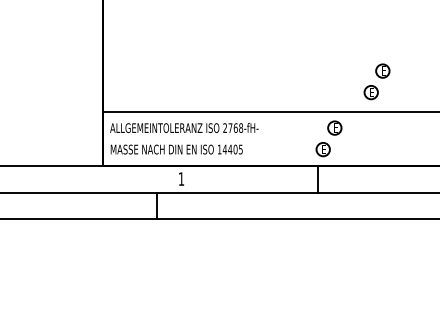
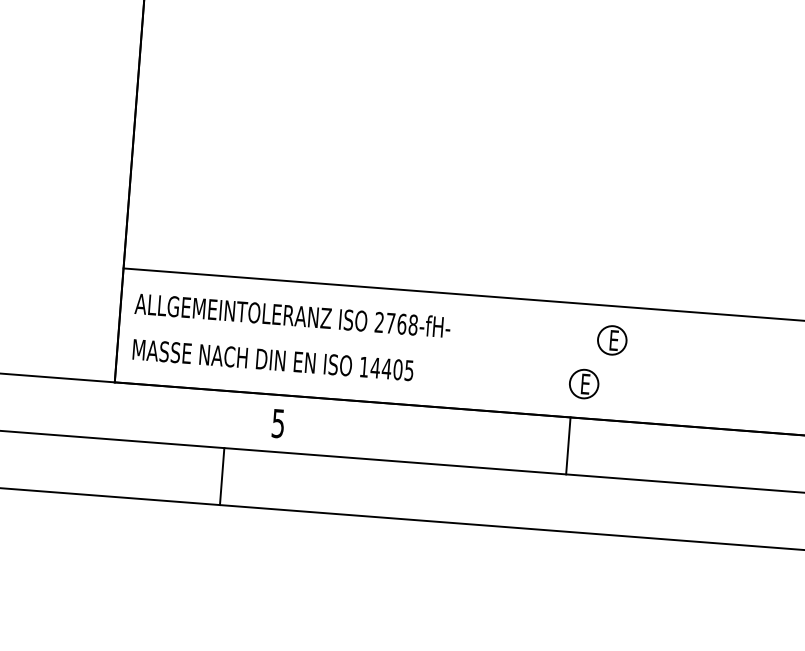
part: (376, 81) -> (708, 248), removed
text: (181, 178) -> (278, 422), 1 -> 5

